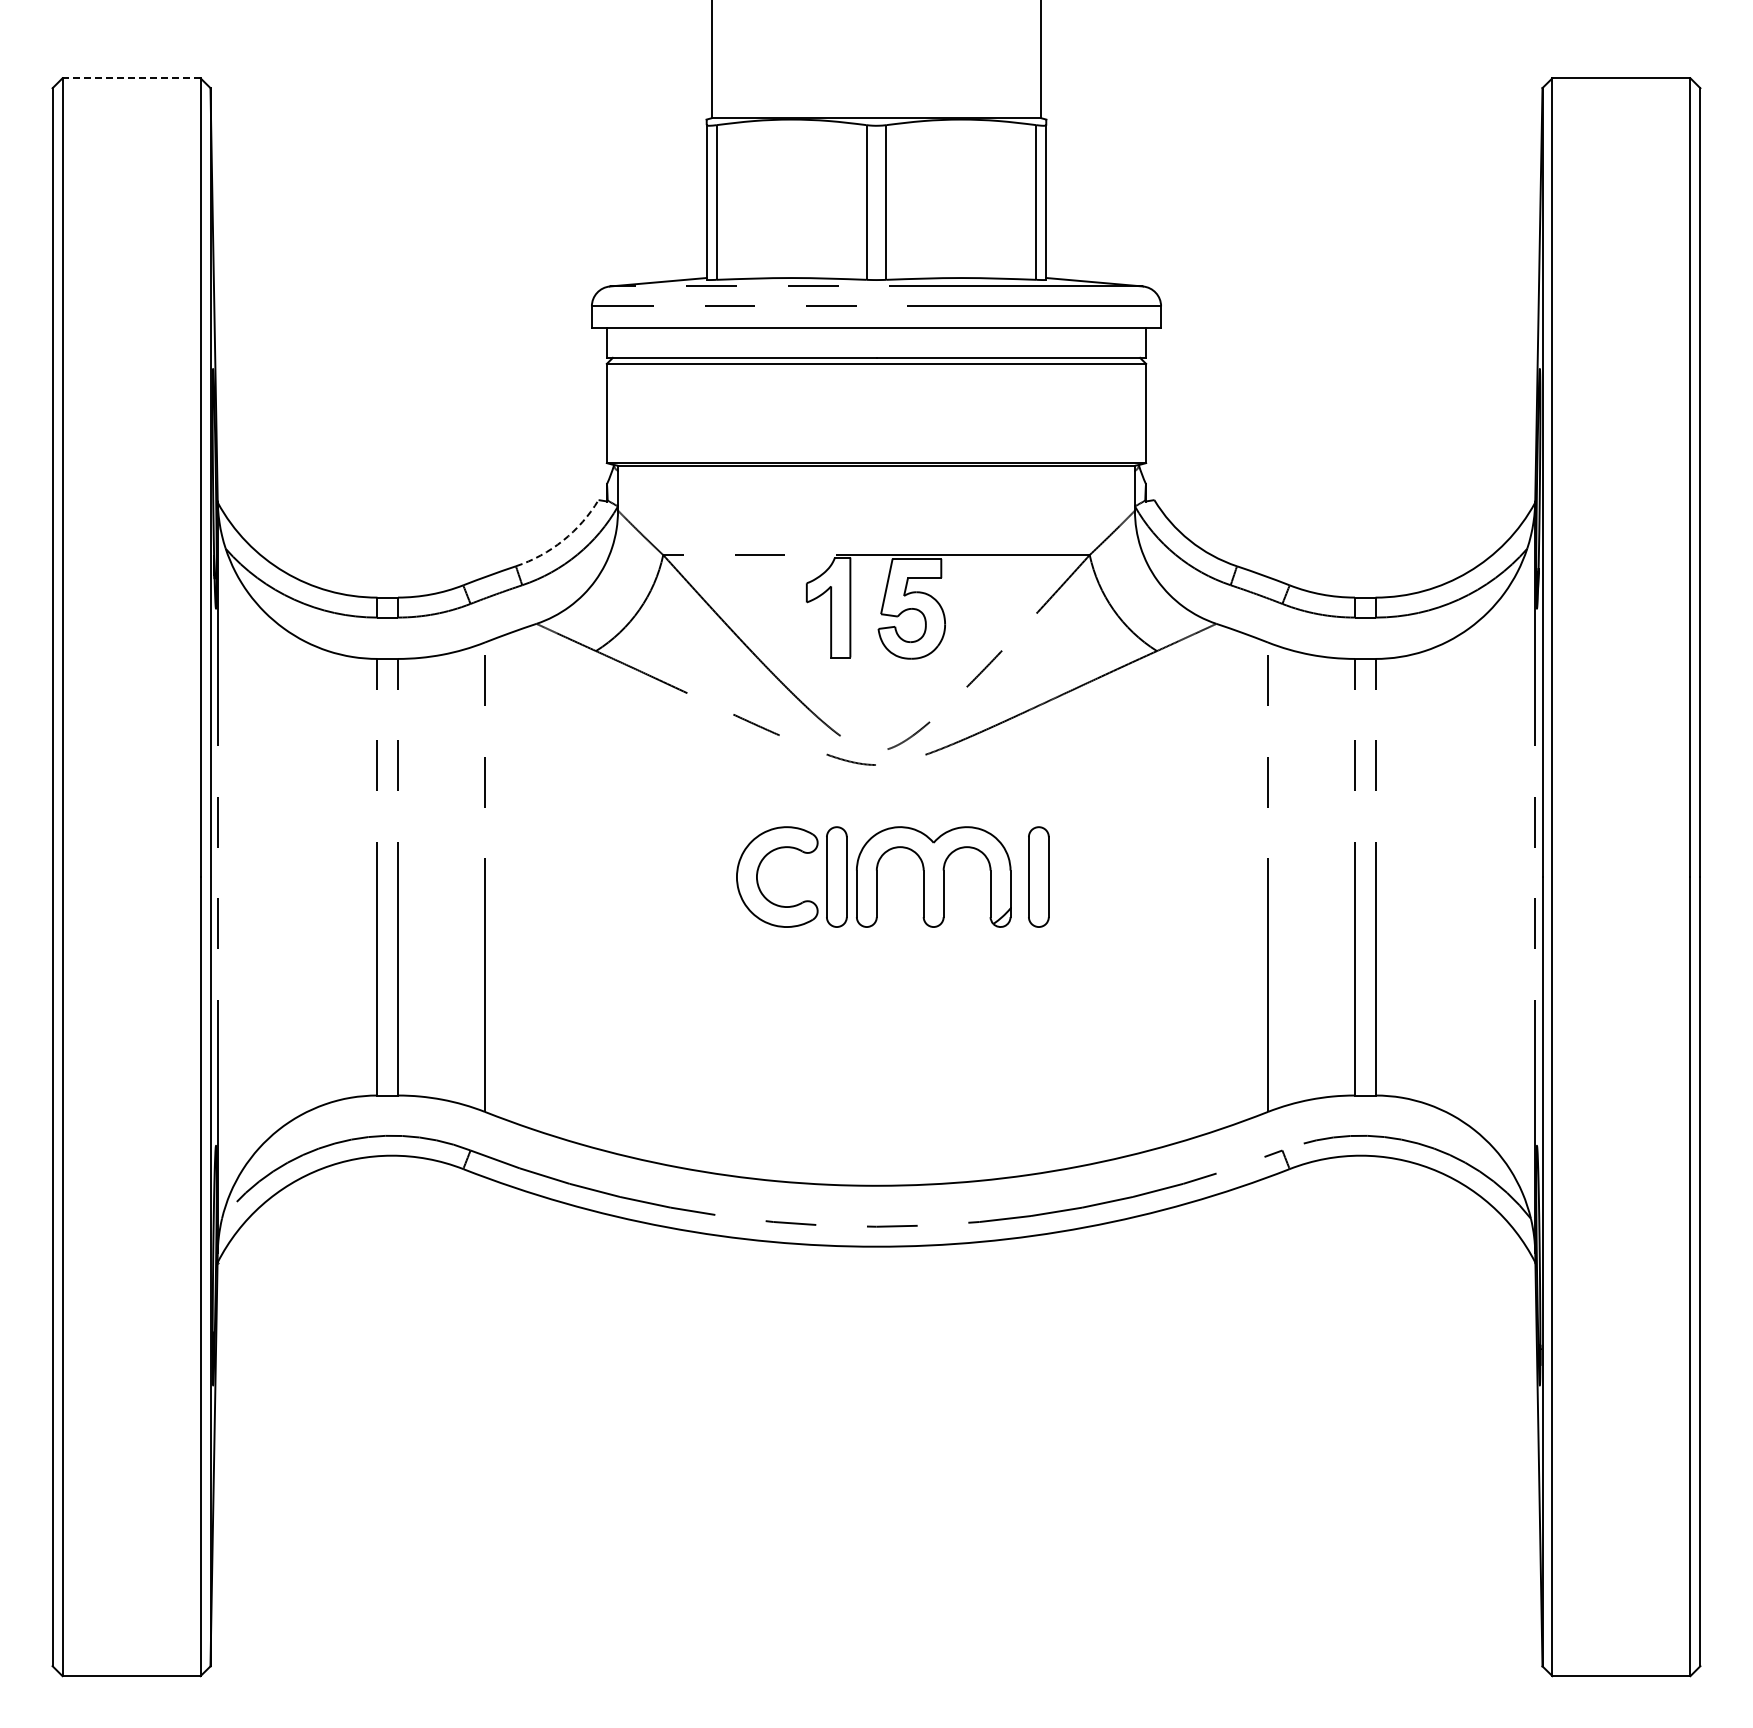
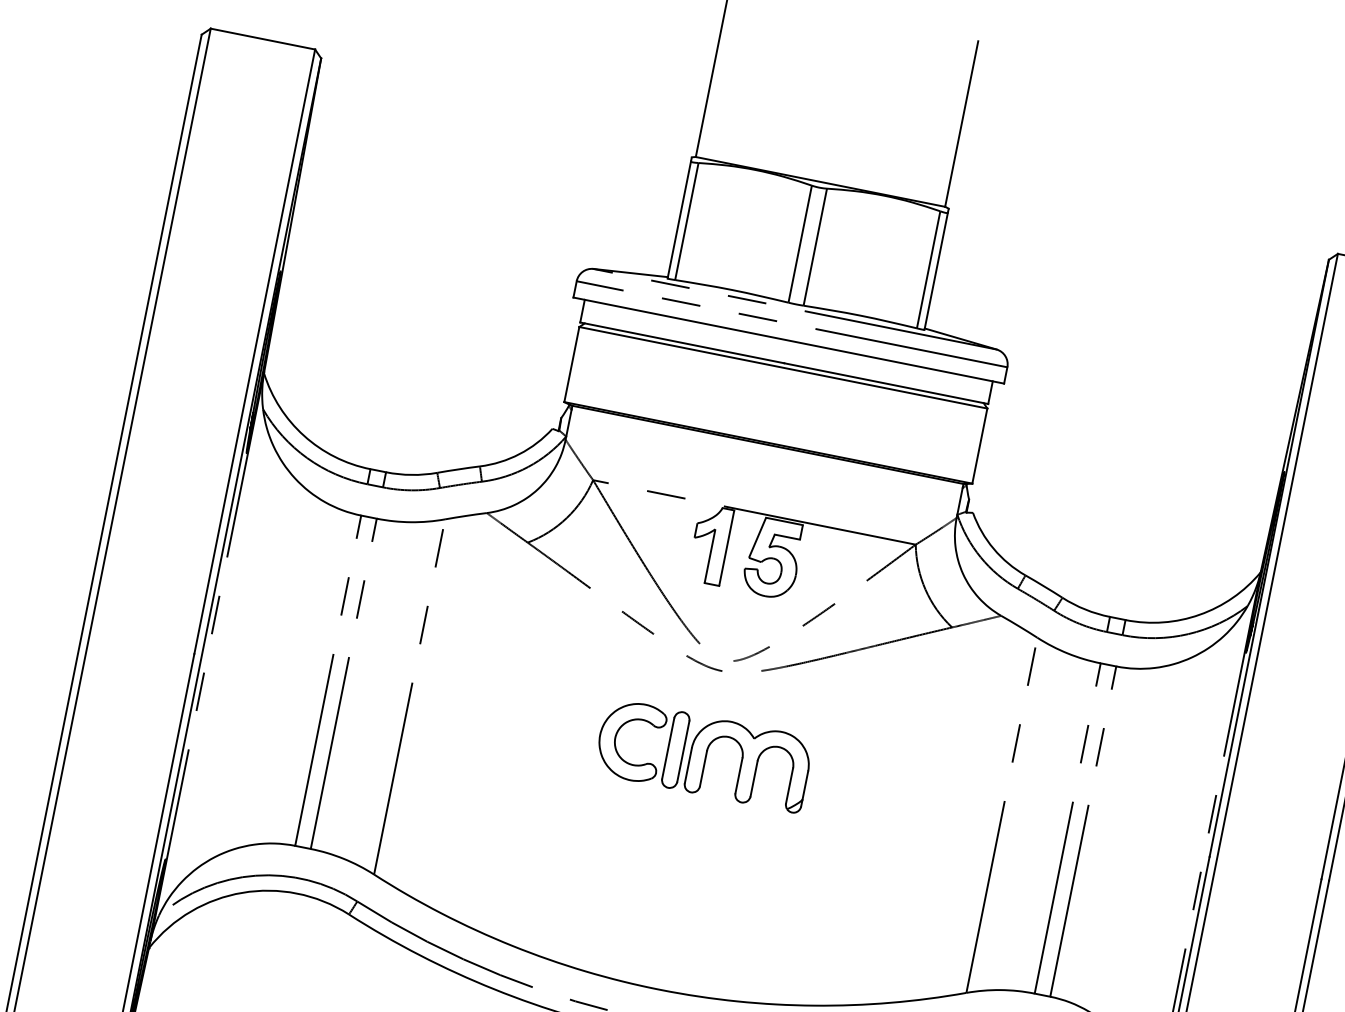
line: (131, 78) -> (262, 39), dashed -> solid
arc: (563, 540) -> (519, 454), dashed -> solid
part: (1038, 876) -> (828, 780), removed

